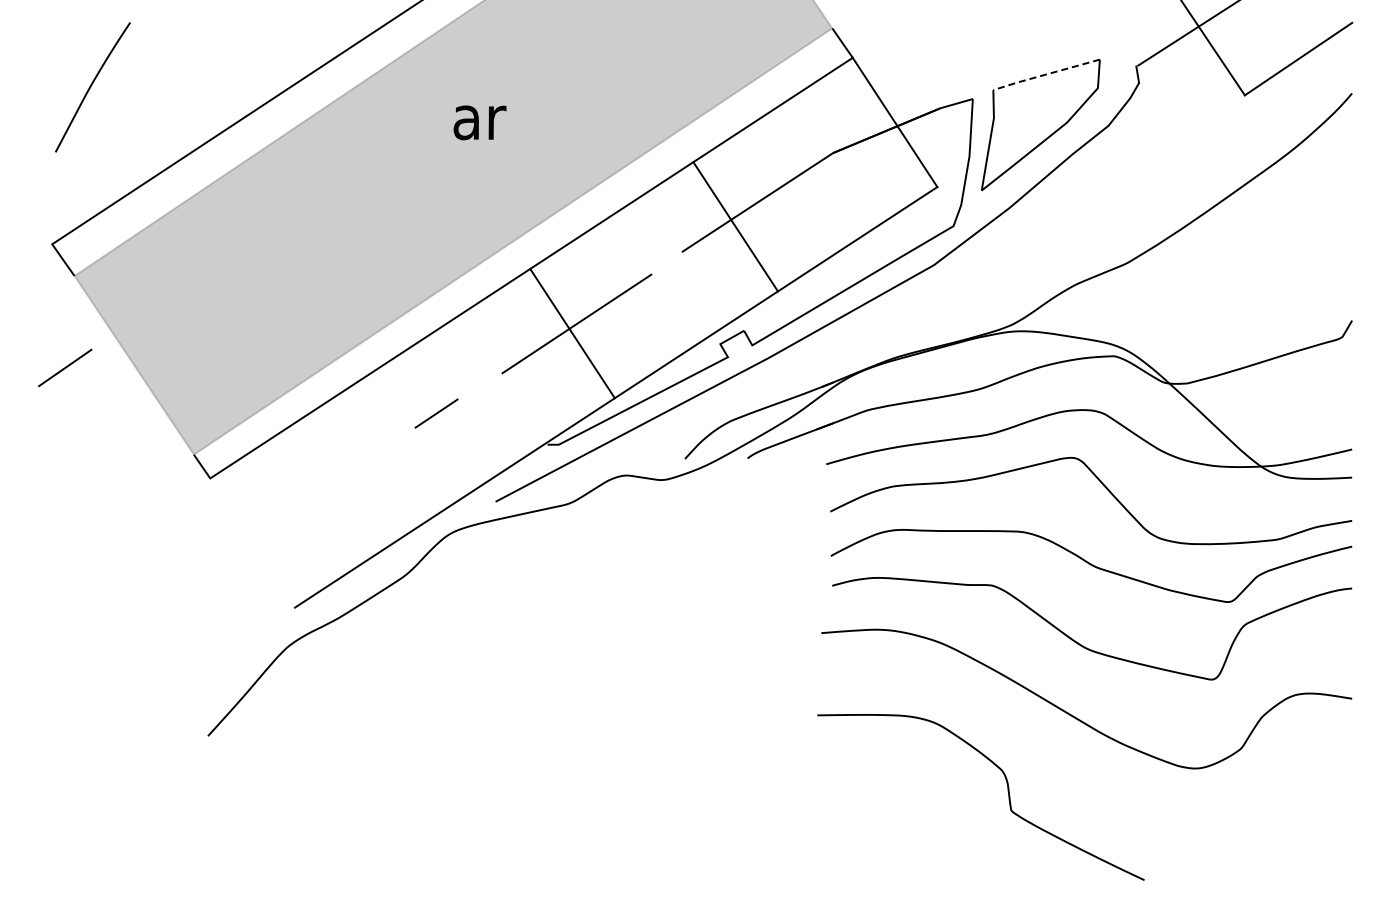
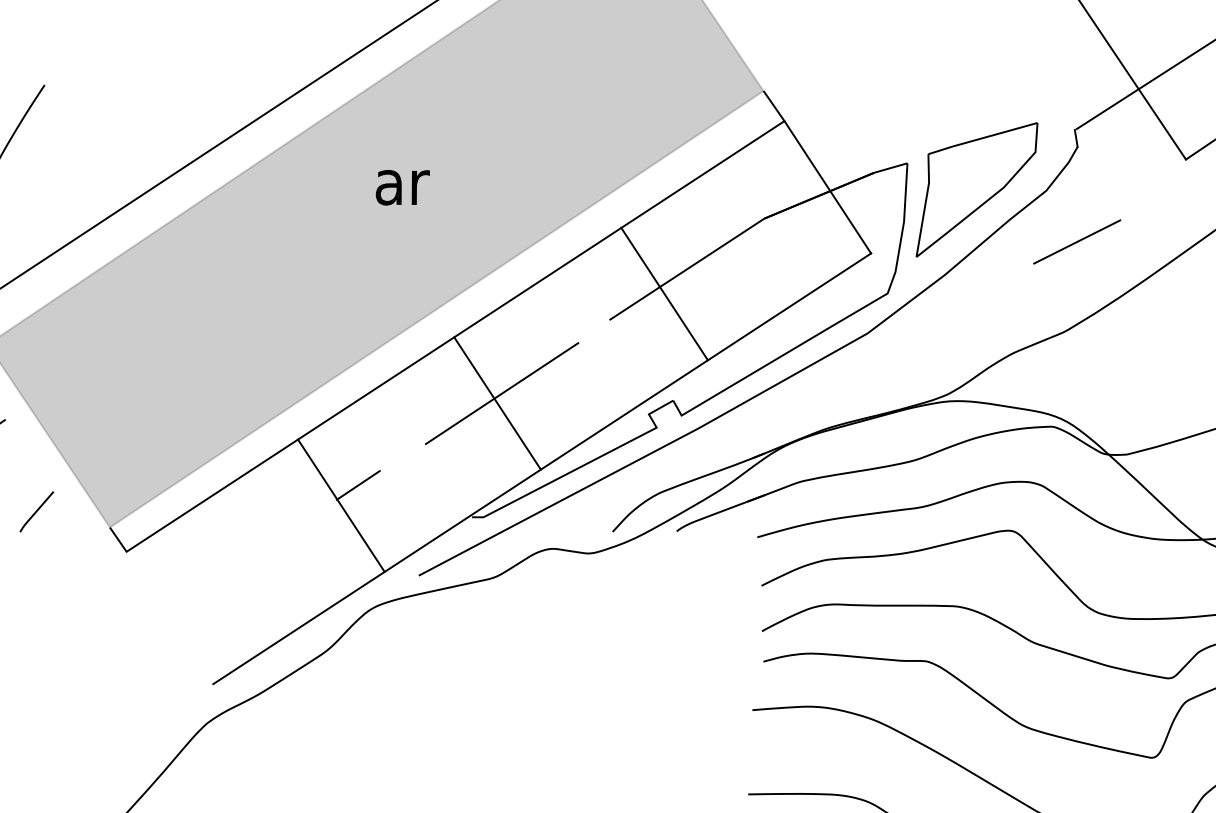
line: (1046, 74) -> (982, 138), dashed -> solid
line: (1138, 175) -> (1077, 241), added
line: (419, 433) -> (340, 505), added
curve: (122, 439) -> (36, 511), added

